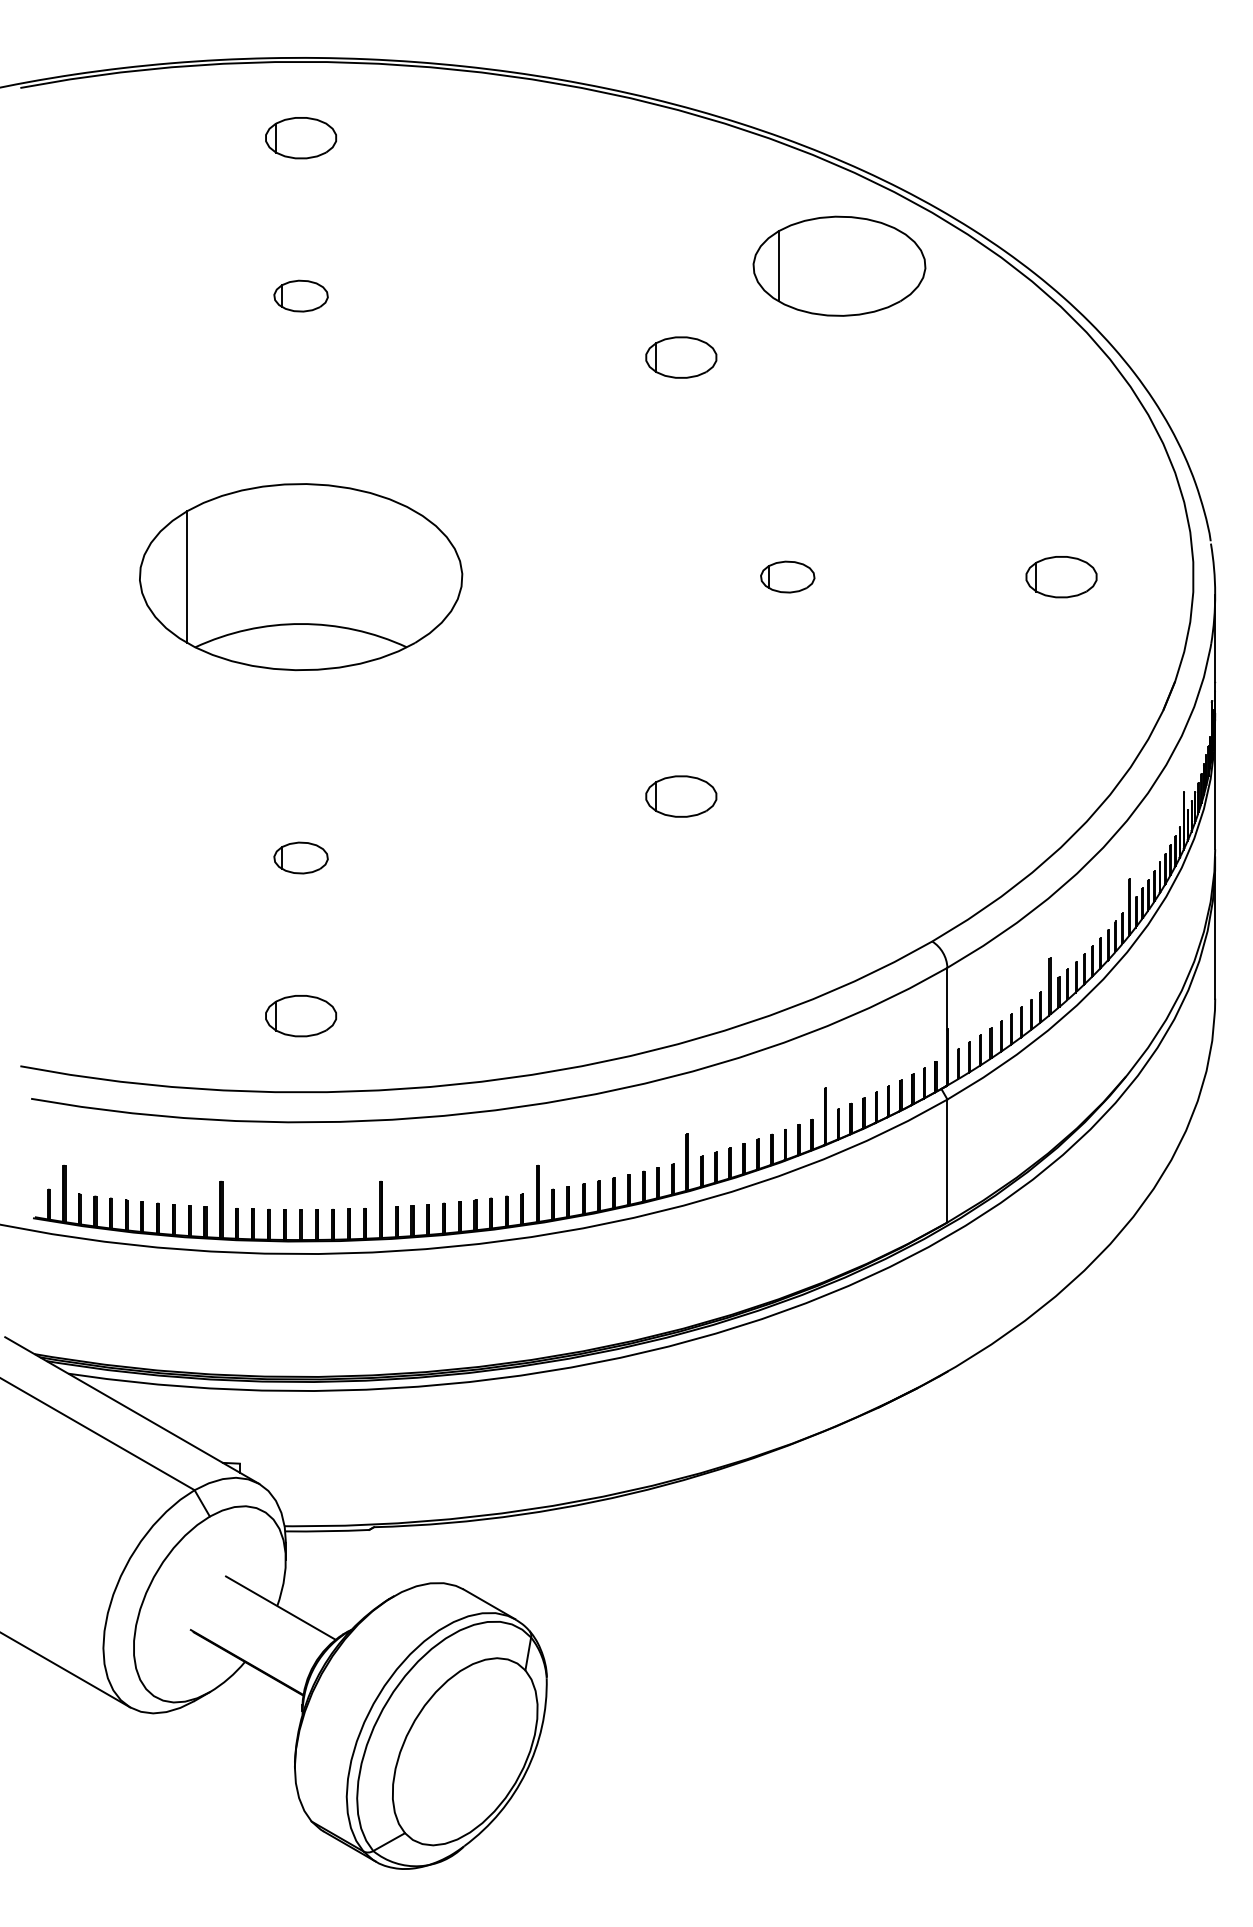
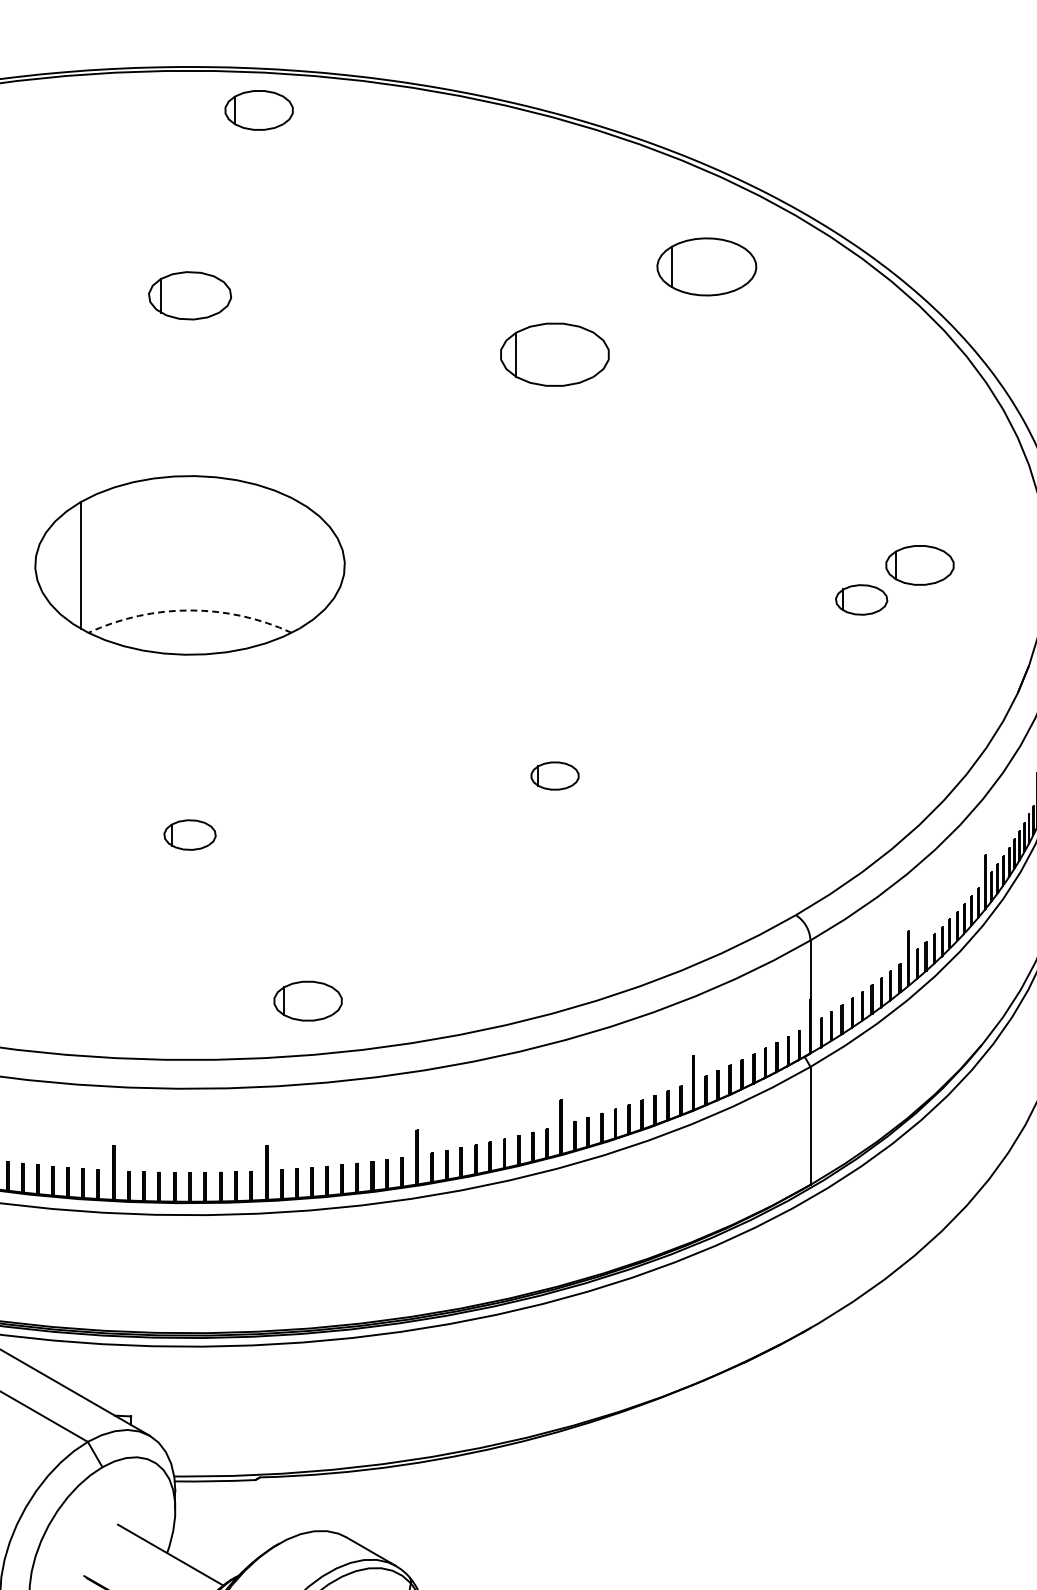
part: (301, 138) -> (259, 110), moved
part: (839, 265) -> (706, 266), size x0.6
part: (300, 295) -> (189, 295), size x1.6
part: (681, 357) -> (555, 354), size x1.6
part: (787, 576) -> (861, 599), moved
arc: (301, 624) -> (190, 610), solid -> dashed
part: (681, 796) -> (555, 776), size x0.7
part: (301, 1016) -> (308, 1001), moved

